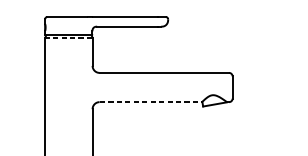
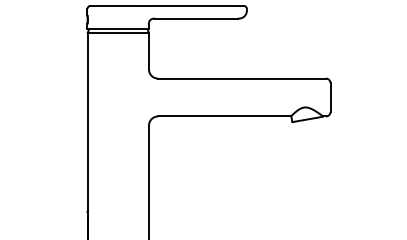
line: (68, 38) -> (117, 33), dashed -> solid
line: (151, 102) -> (225, 116), dashed -> solid

